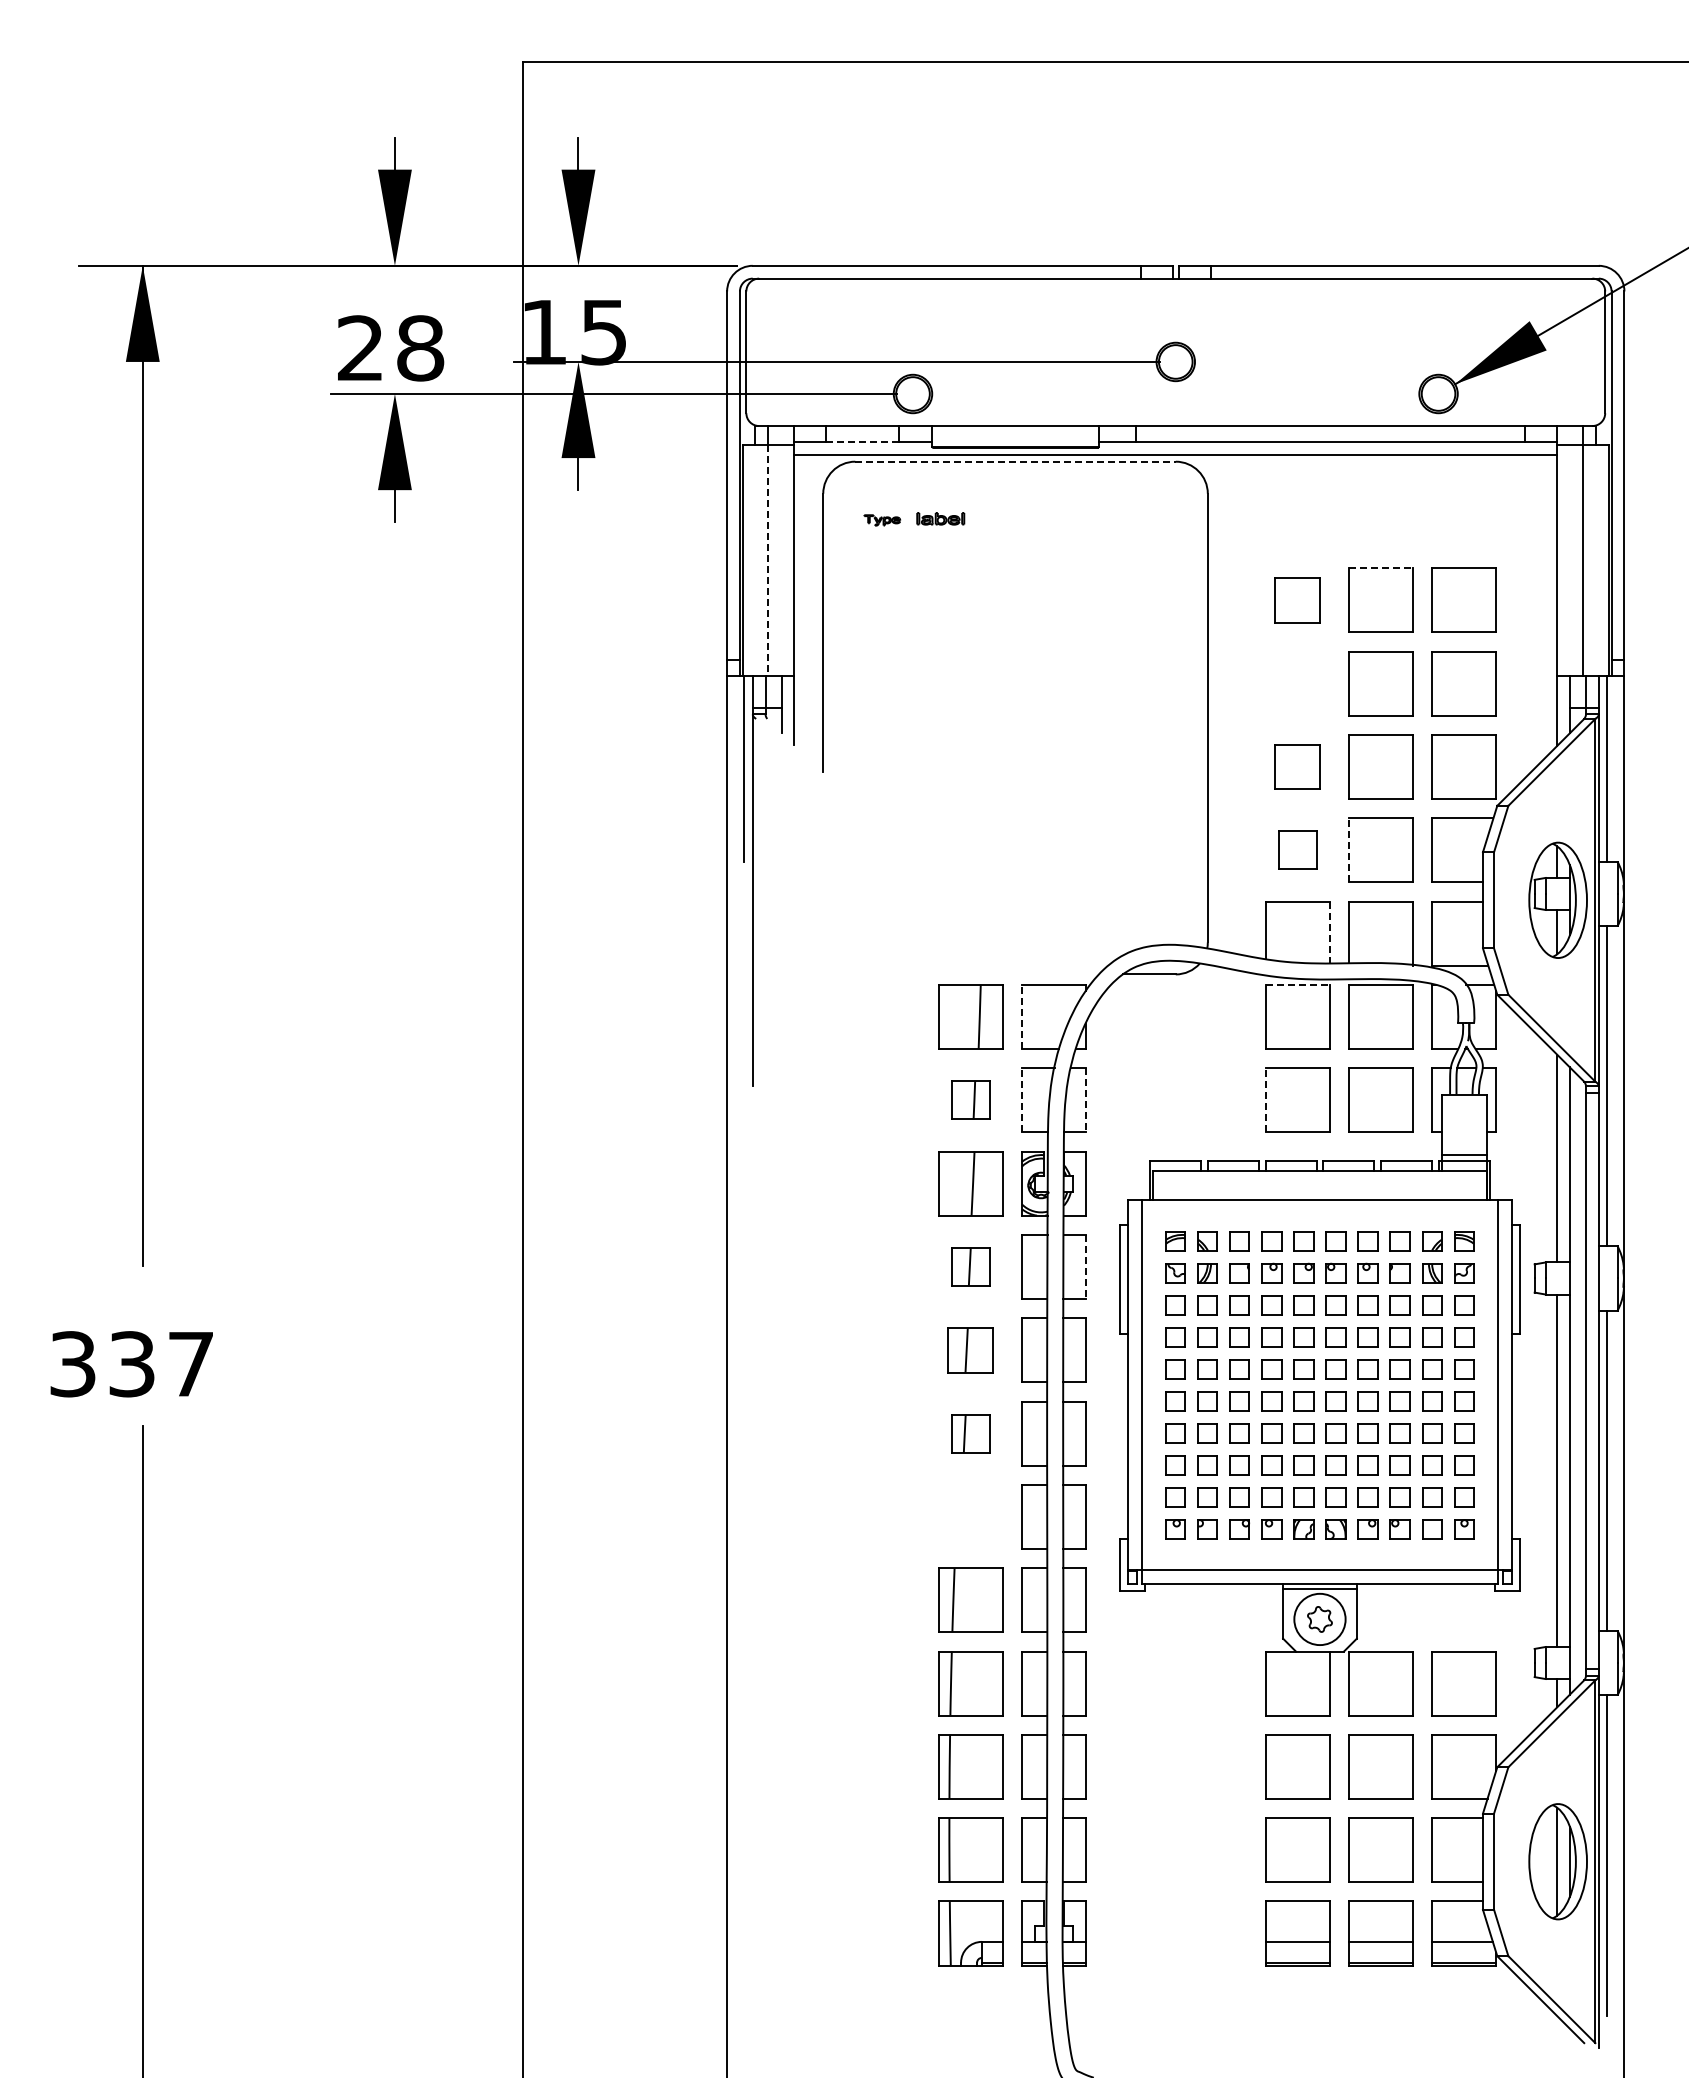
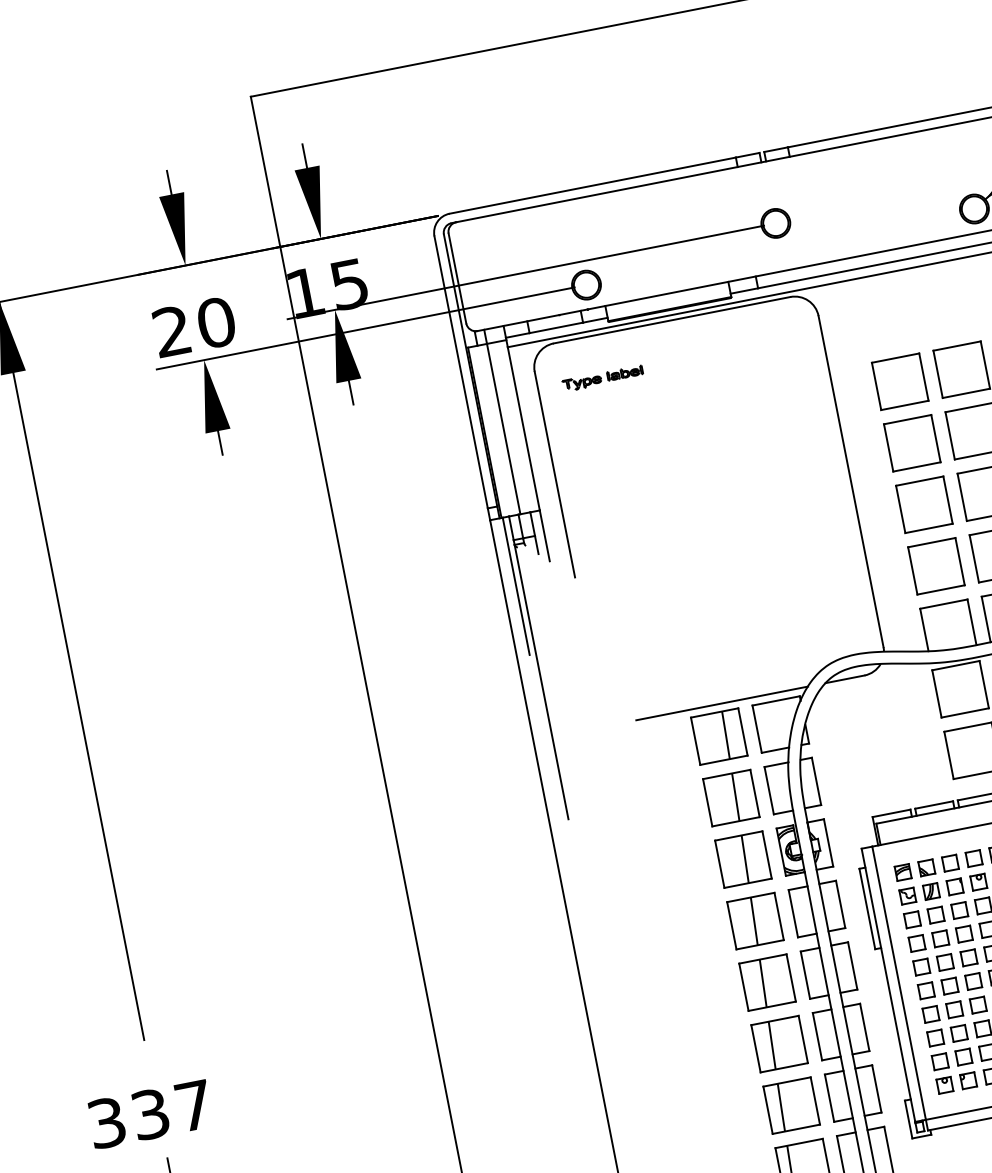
text: (420, 348) -> (216, 322), 28 -> 20
line: (862, 442) -> (556, 328), dashed -> solid
line: (1016, 461) -> (672, 319), dashed -> solid
part: (881, 520) -> (581, 383), size x1.43
line: (768, 561) -> (504, 429), dashed -> solid
line: (1381, 568) -> (957, 346), dashed -> solid
part: (1297, 599) -> (900, 381), size x1.43
part: (1297, 683) -> (912, 443), added
part: (1297, 766) -> (924, 504), size x1.43
part: (1297, 849) -> (936, 565), size x1.67
line: (1348, 849) -> (973, 558), dashed -> solid
line: (1329, 932) -> (971, 622), dashed -> solid
line: (982, 974) -> (721, 703), added
line: (1298, 984) -> (956, 665), dashed -> solid
line: (1021, 1016) -> (756, 728), dashed -> solid
part: (970, 1099) -> (731, 797), size x1.67
line: (1021, 1099) -> (768, 790), dashed -> solid
line: (1265, 1099) -> (948, 754), dashed -> solid
line: (1086, 1100) -> (816, 781), dashed -> solid
part: (970, 1266) -> (755, 920), size x1.67
line: (1086, 1267) -> (841, 904), dashed -> solid
part: (970, 1349) -> (767, 982), size x1.43
part: (970, 1433) -> (779, 1044), size x1.67
part: (970, 1516) -> (791, 1105), added

